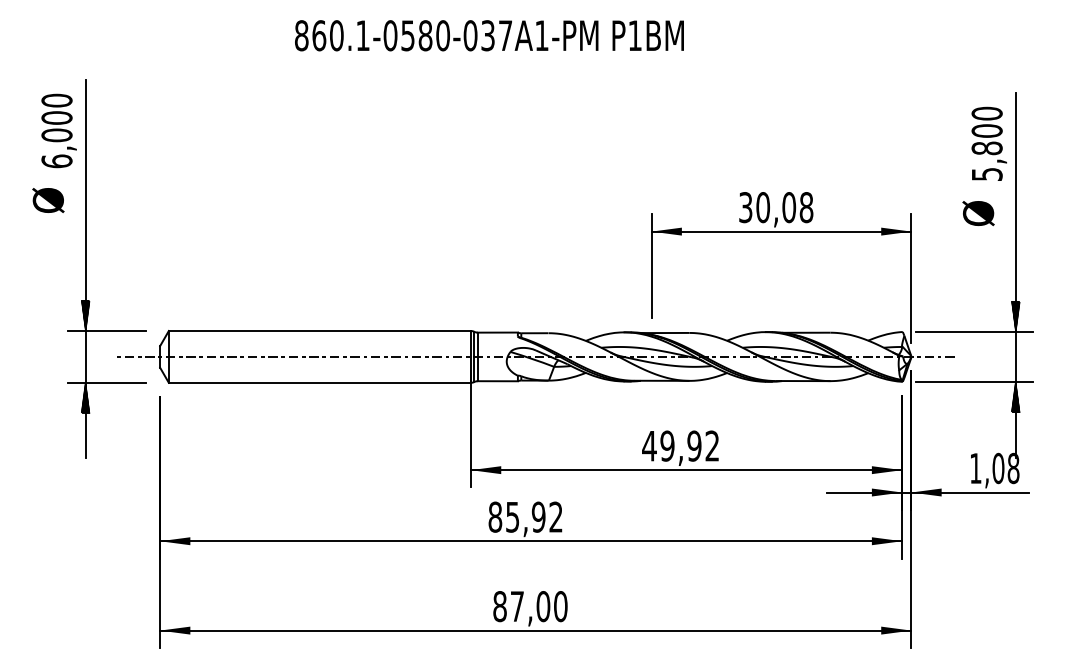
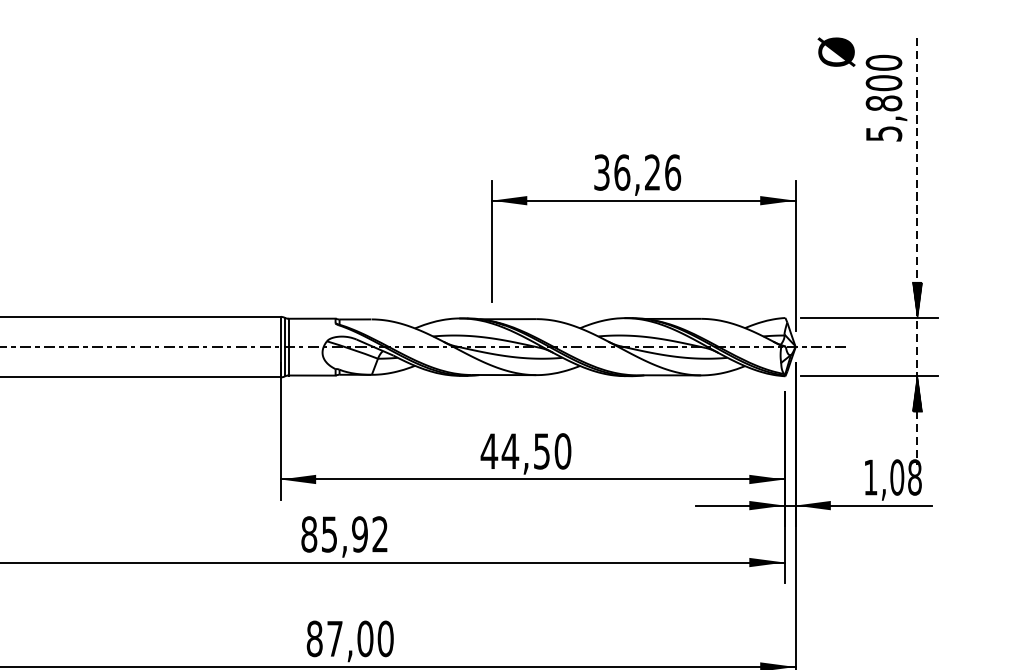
text: (784, 207) -> (647, 172), 30,08 -> 36,26
text: (978, 213) -> (836, 52), moved
line: (1015, 275) -> (917, 251), solid -> dashed
text: (689, 445) -> (536, 450), 49,92 -> 44,50

